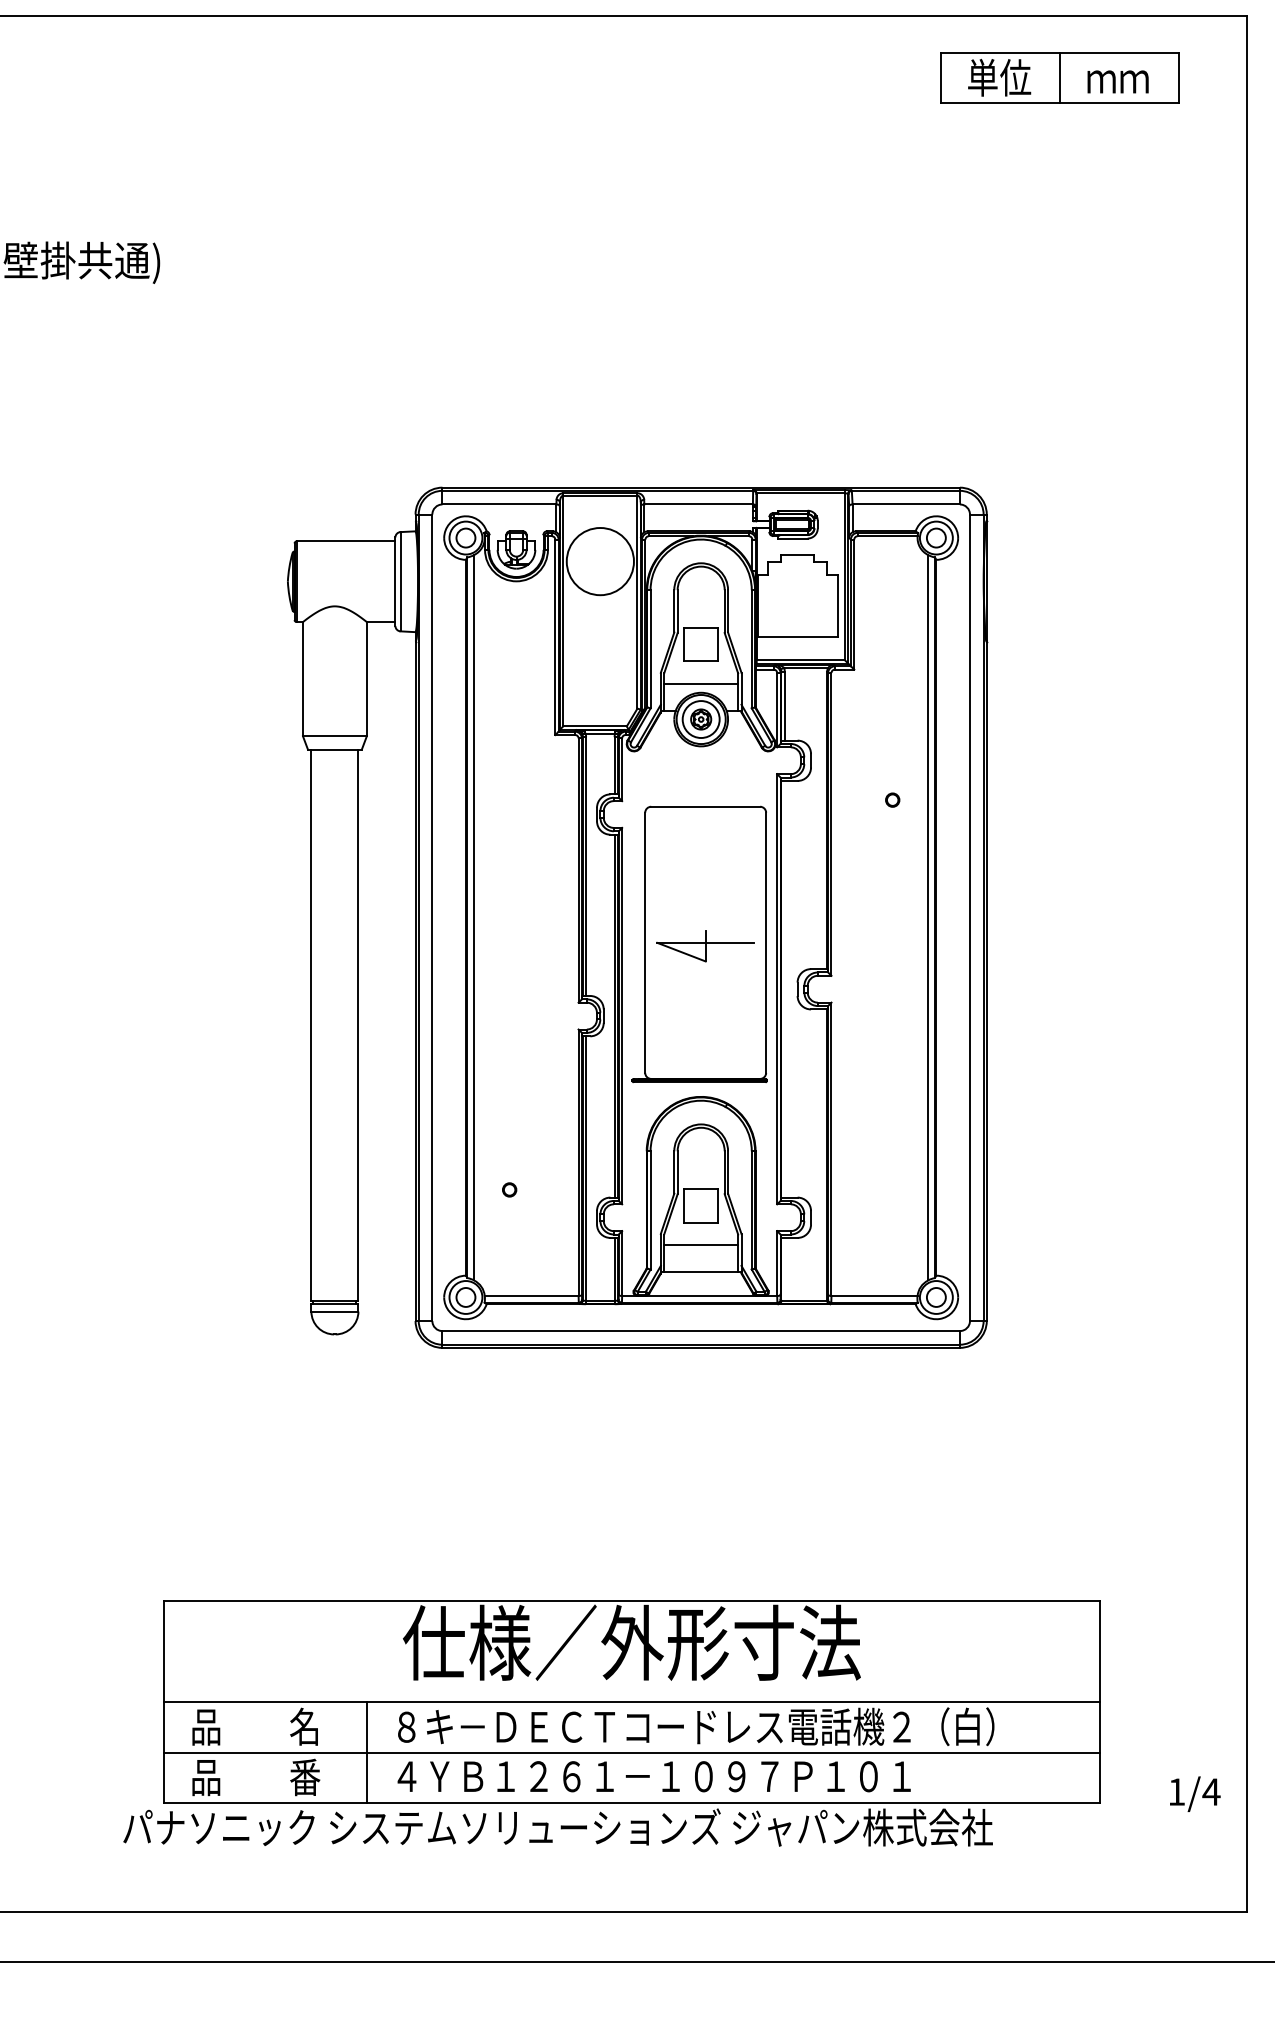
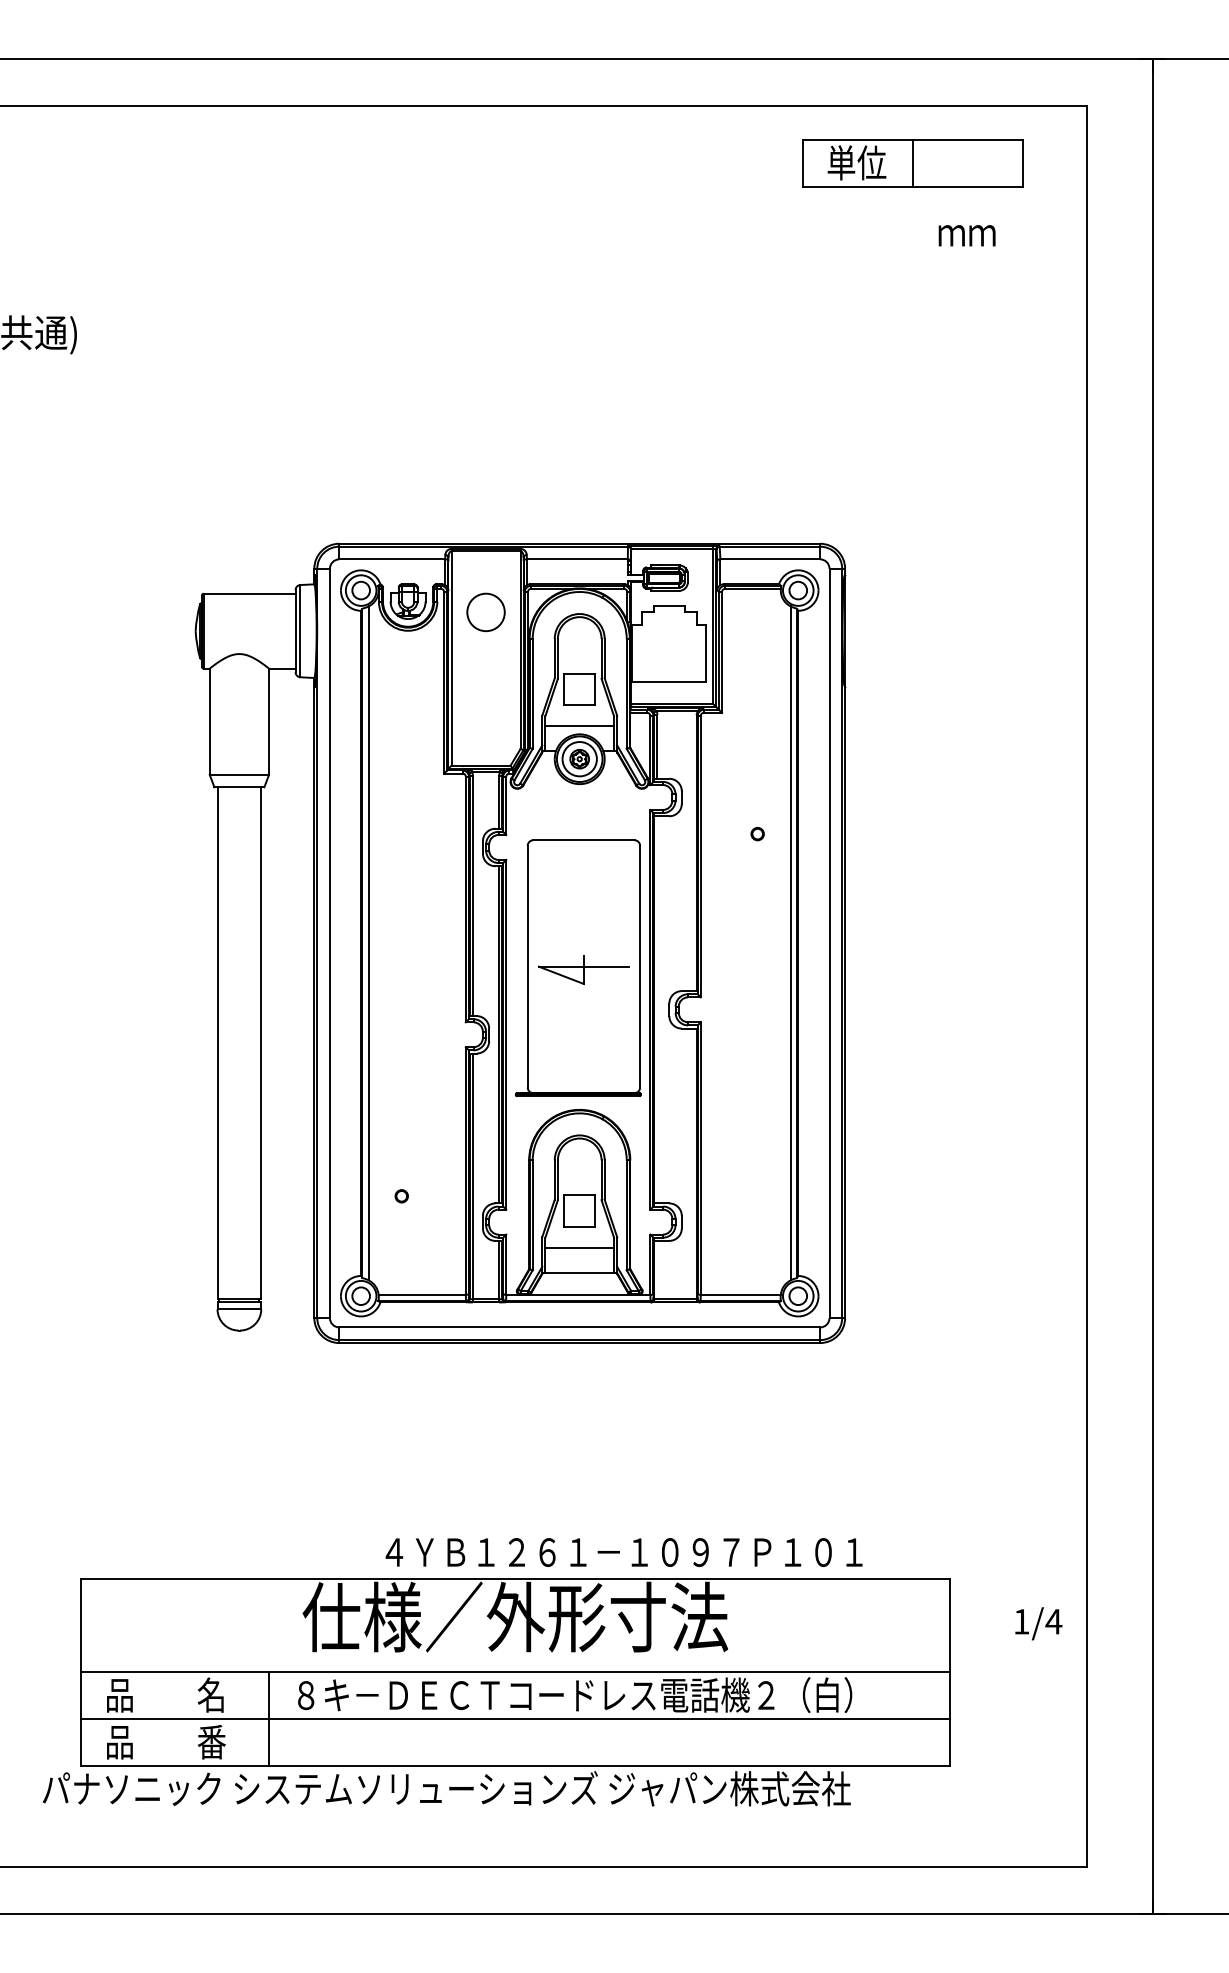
text: (1117, 81) -> (966, 235), moved
circle: (599, 561) -> (485, 612), size x0.6
text: (653, 1776) -> (623, 1552), moved
text: (1194, 1793) -> (1038, 1623), moved

